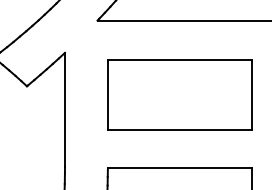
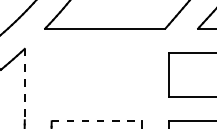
part: (179, 93) -> (96, 74), removed
line: (64, 109) -> (24, 84), solid -> dashed
line: (180, 168) -> (97, 121), solid -> dashed

